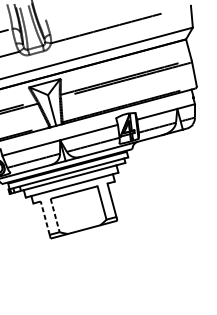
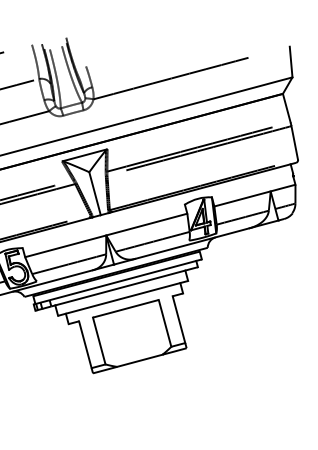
line: (55, 215) -> (99, 341), dashed -> solid
line: (45, 218) -> (85, 344), dashed -> solid

